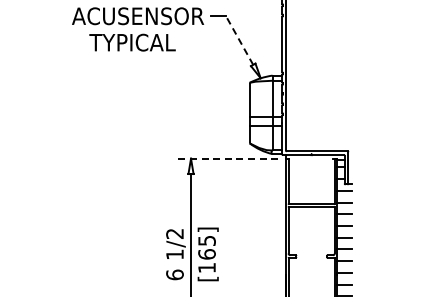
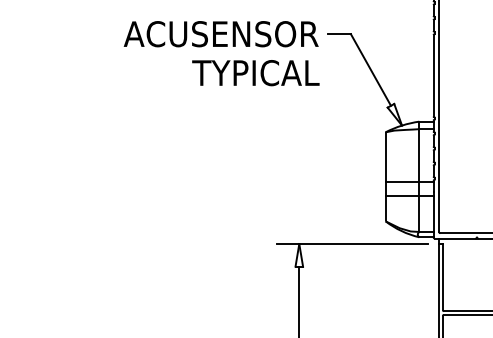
line: (239, 40) -> (370, 69), dashed -> solid
text: (132, 42) -> (255, 72), moved
line: (226, 158) -> (351, 243), dashed -> solid

